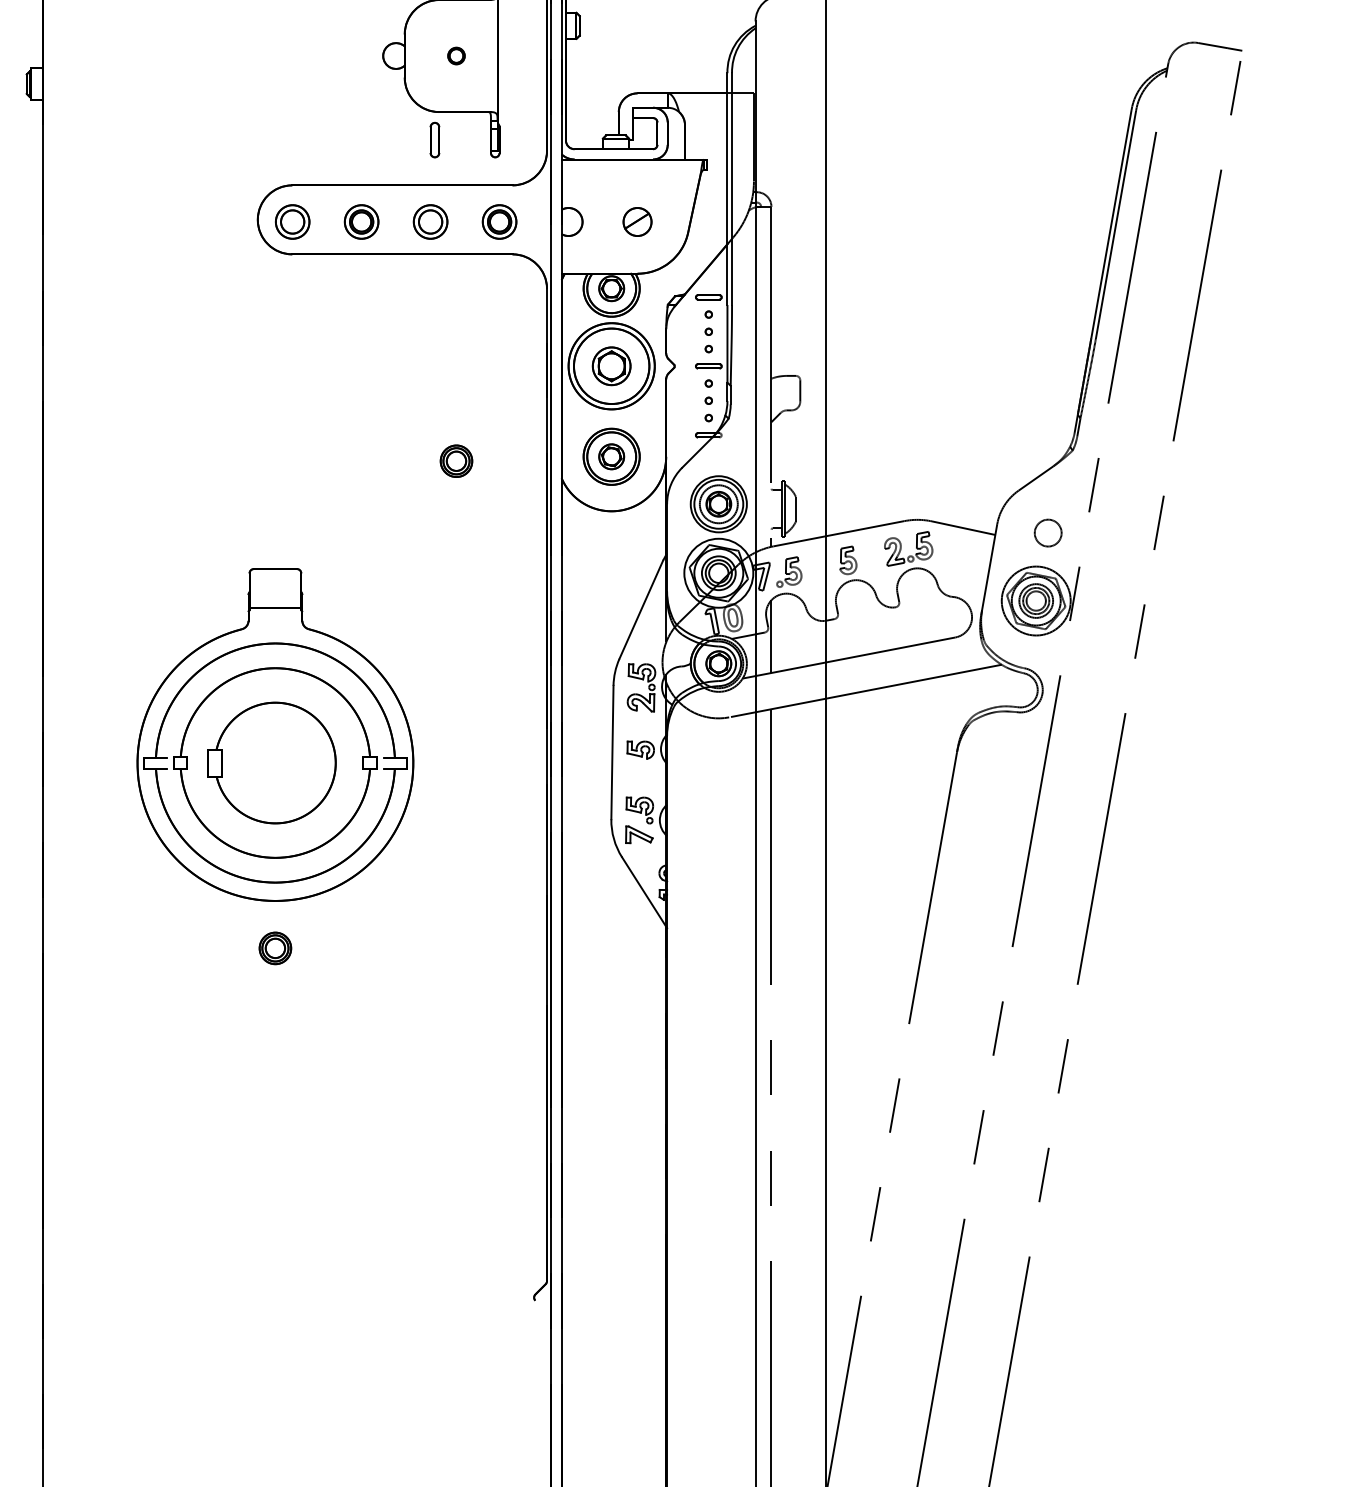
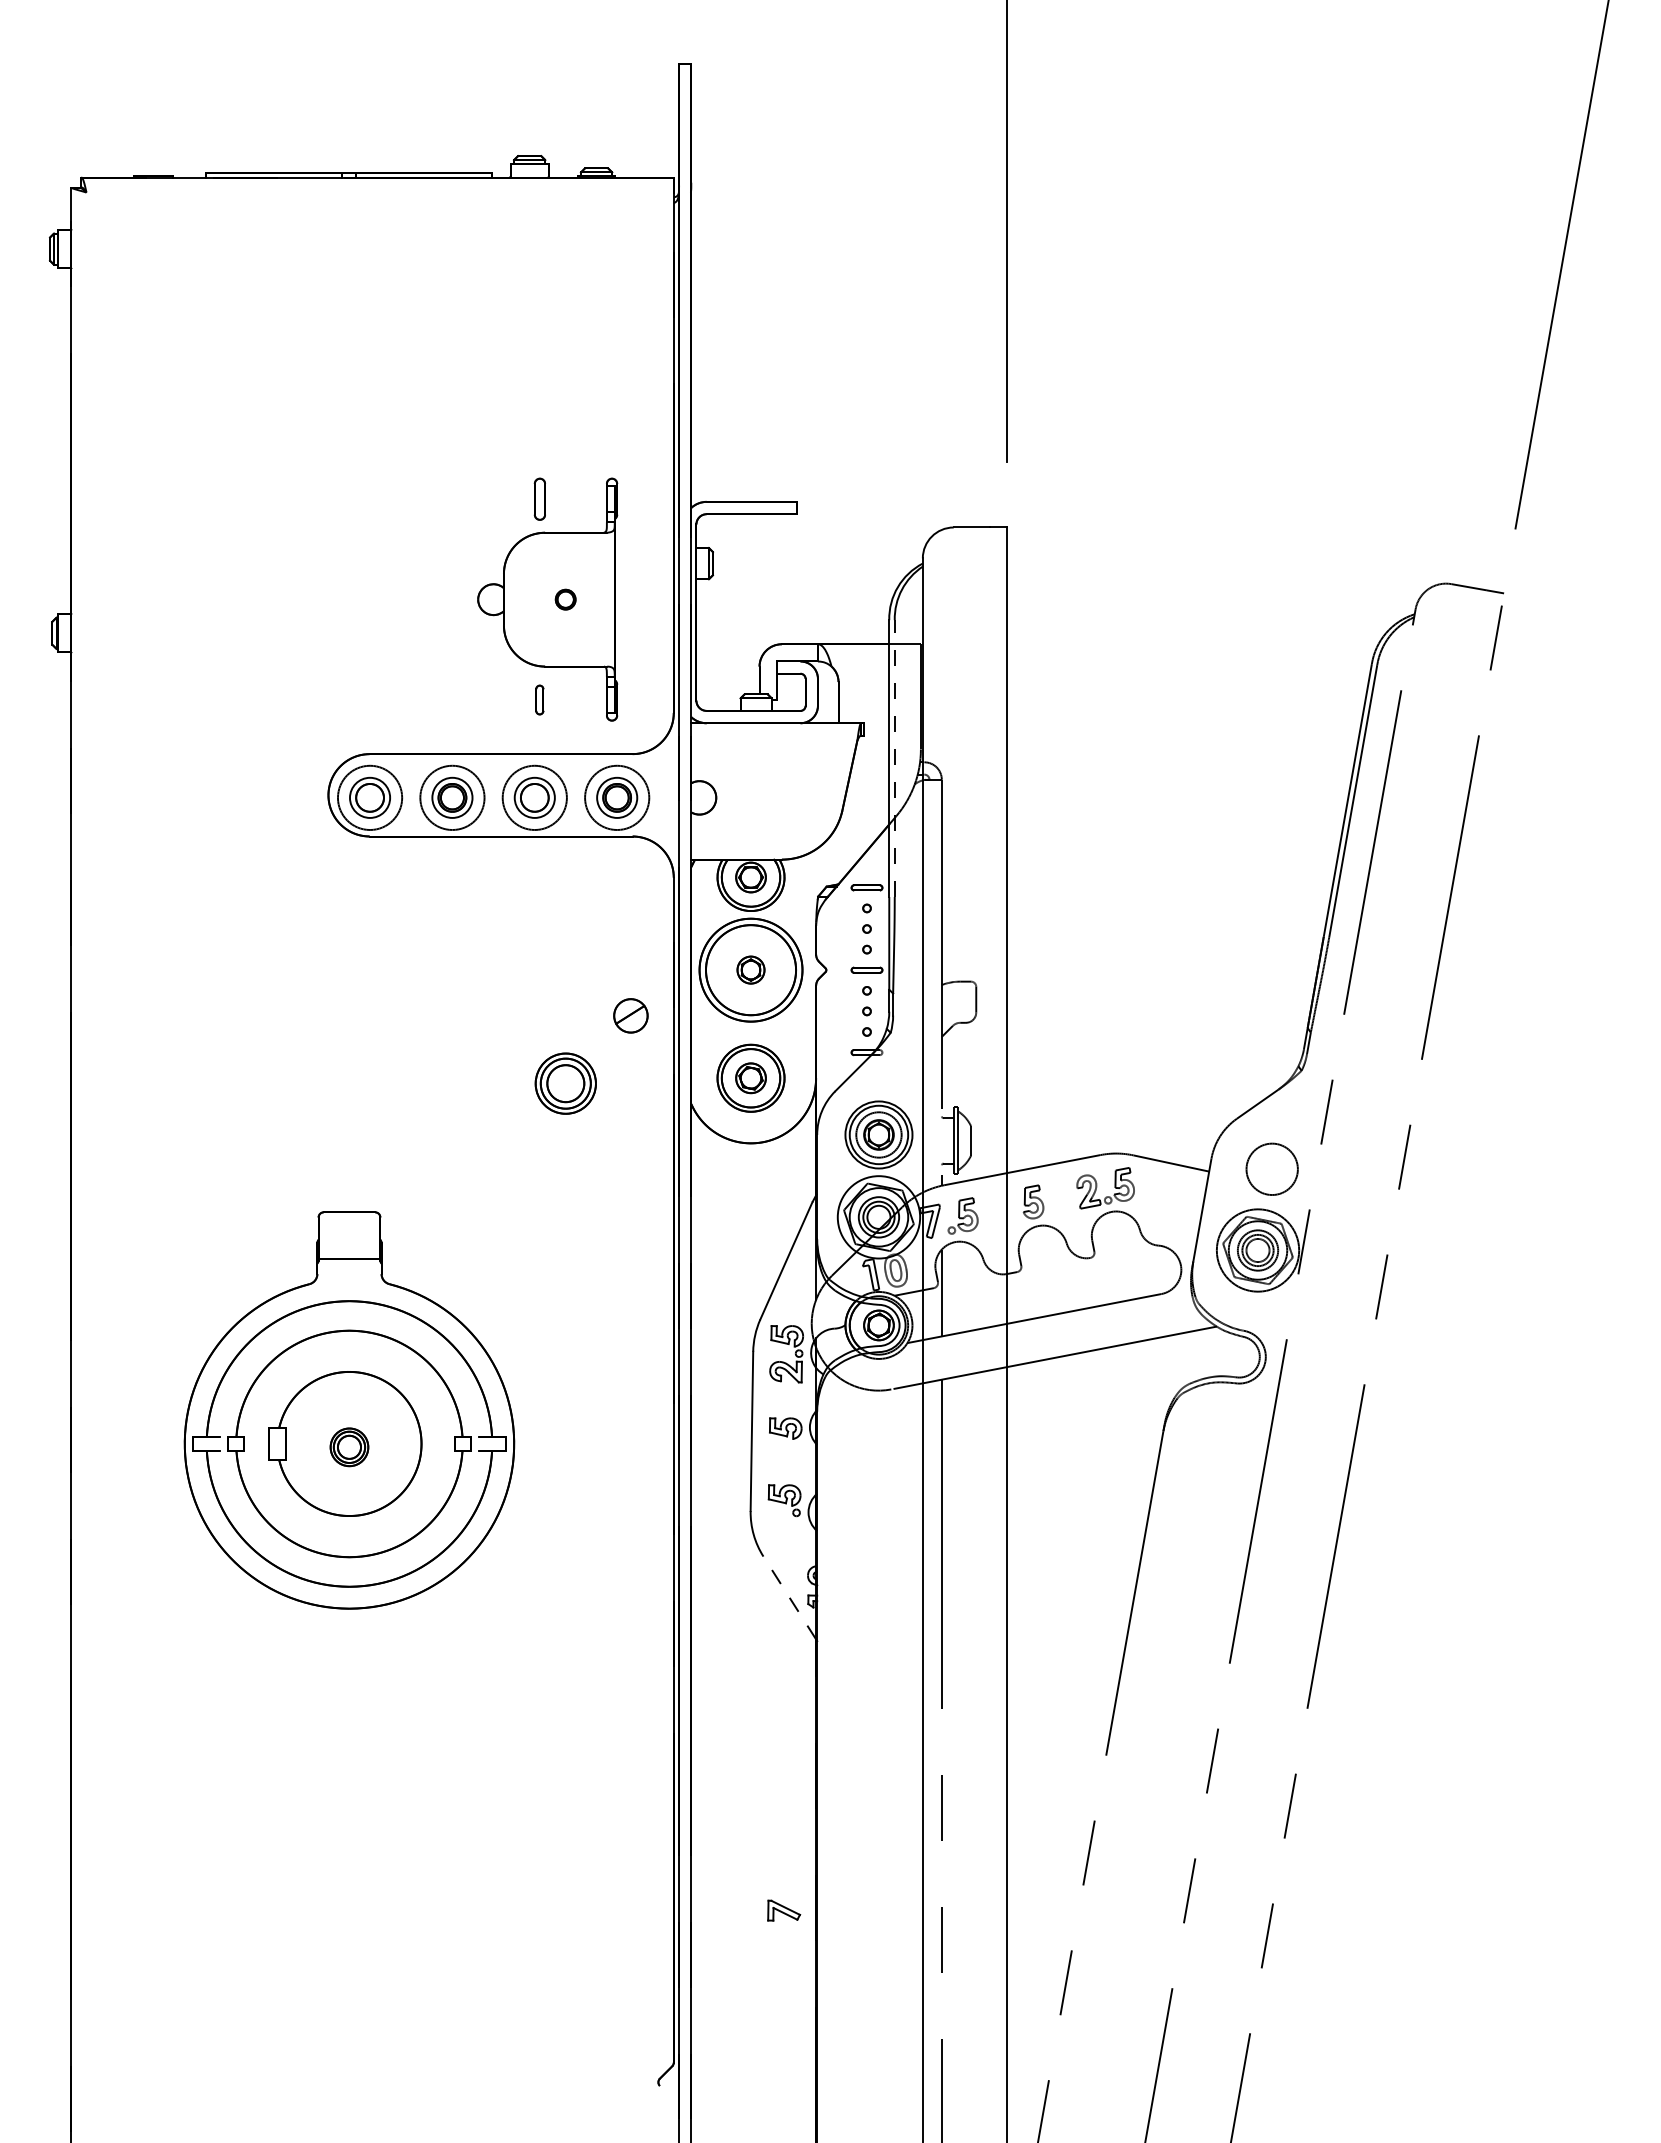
part: (434, 139) -> (539, 699), size x0.7
line: (731, 189) -> (894, 758), solid -> dashed
circle: (293, 221) -> (370, 797), size x1.6
circle: (361, 221) -> (452, 797), size x1.6
circle: (430, 221) -> (534, 797), size x1.6
circle: (499, 221) -> (617, 797), size x1.6
part: (637, 221) -> (630, 1015), moved
part: (611, 365) -> (750, 969), size x0.6
part: (456, 461) -> (565, 1083), size x1.6
circle: (1048, 533) -> (1272, 1169), size x1.6
part: (639, 834) -> (784, 1910), moved
line: (643, 891) -> (789, 1597), solid -> dashed
part: (275, 948) -> (349, 1447), moved

